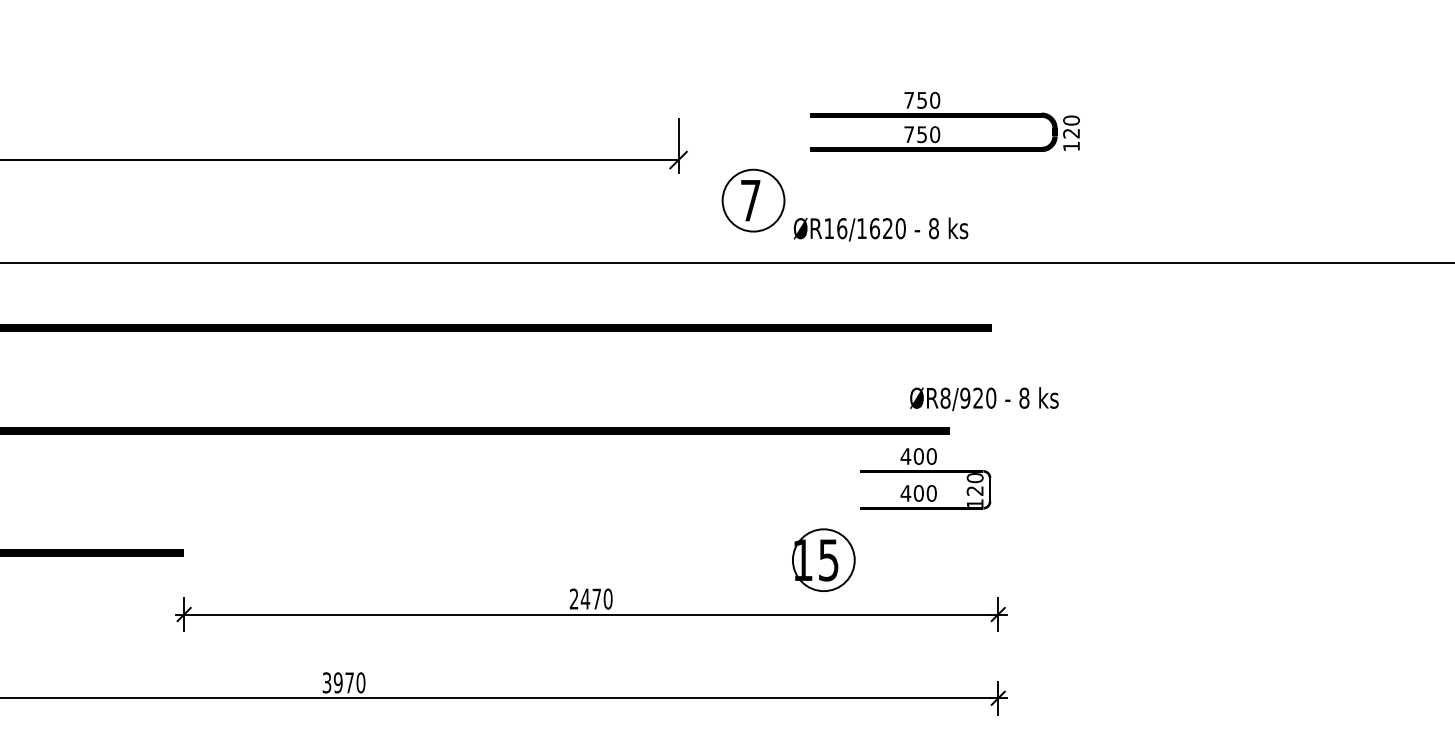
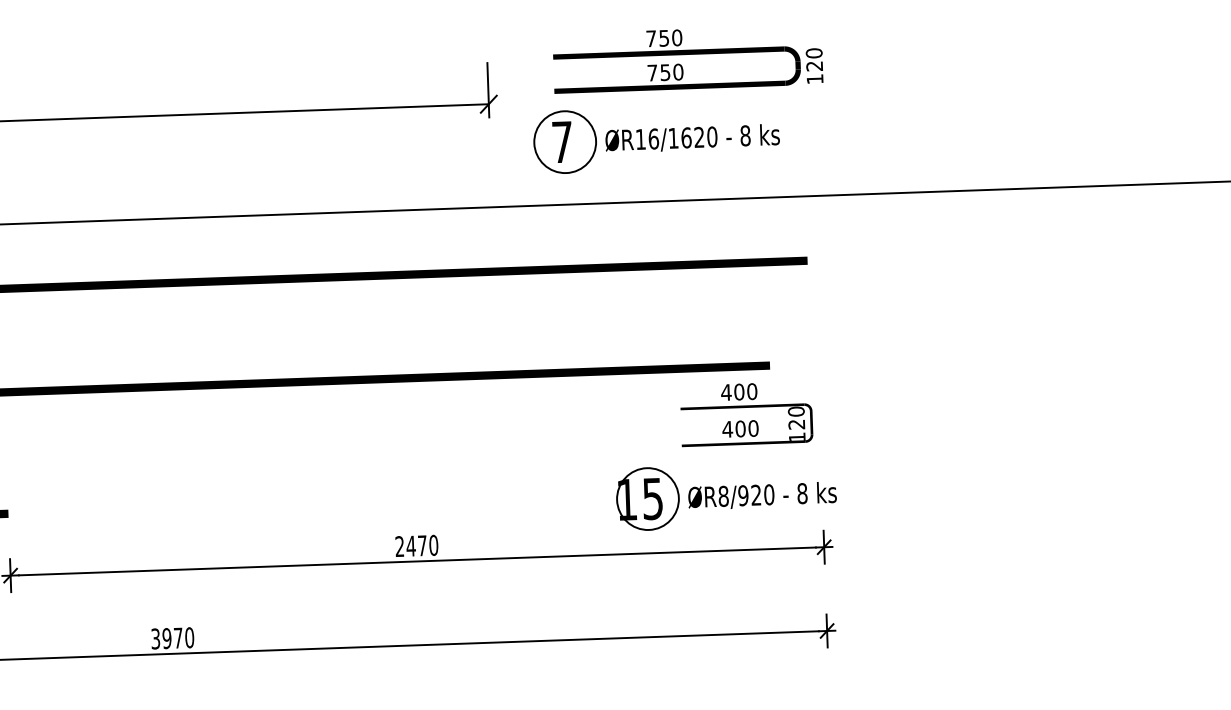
text: (944, 121) -> (687, 58), moved
text: (880, 229) -> (692, 138), moved
text: (984, 399) -> (762, 496), moved

